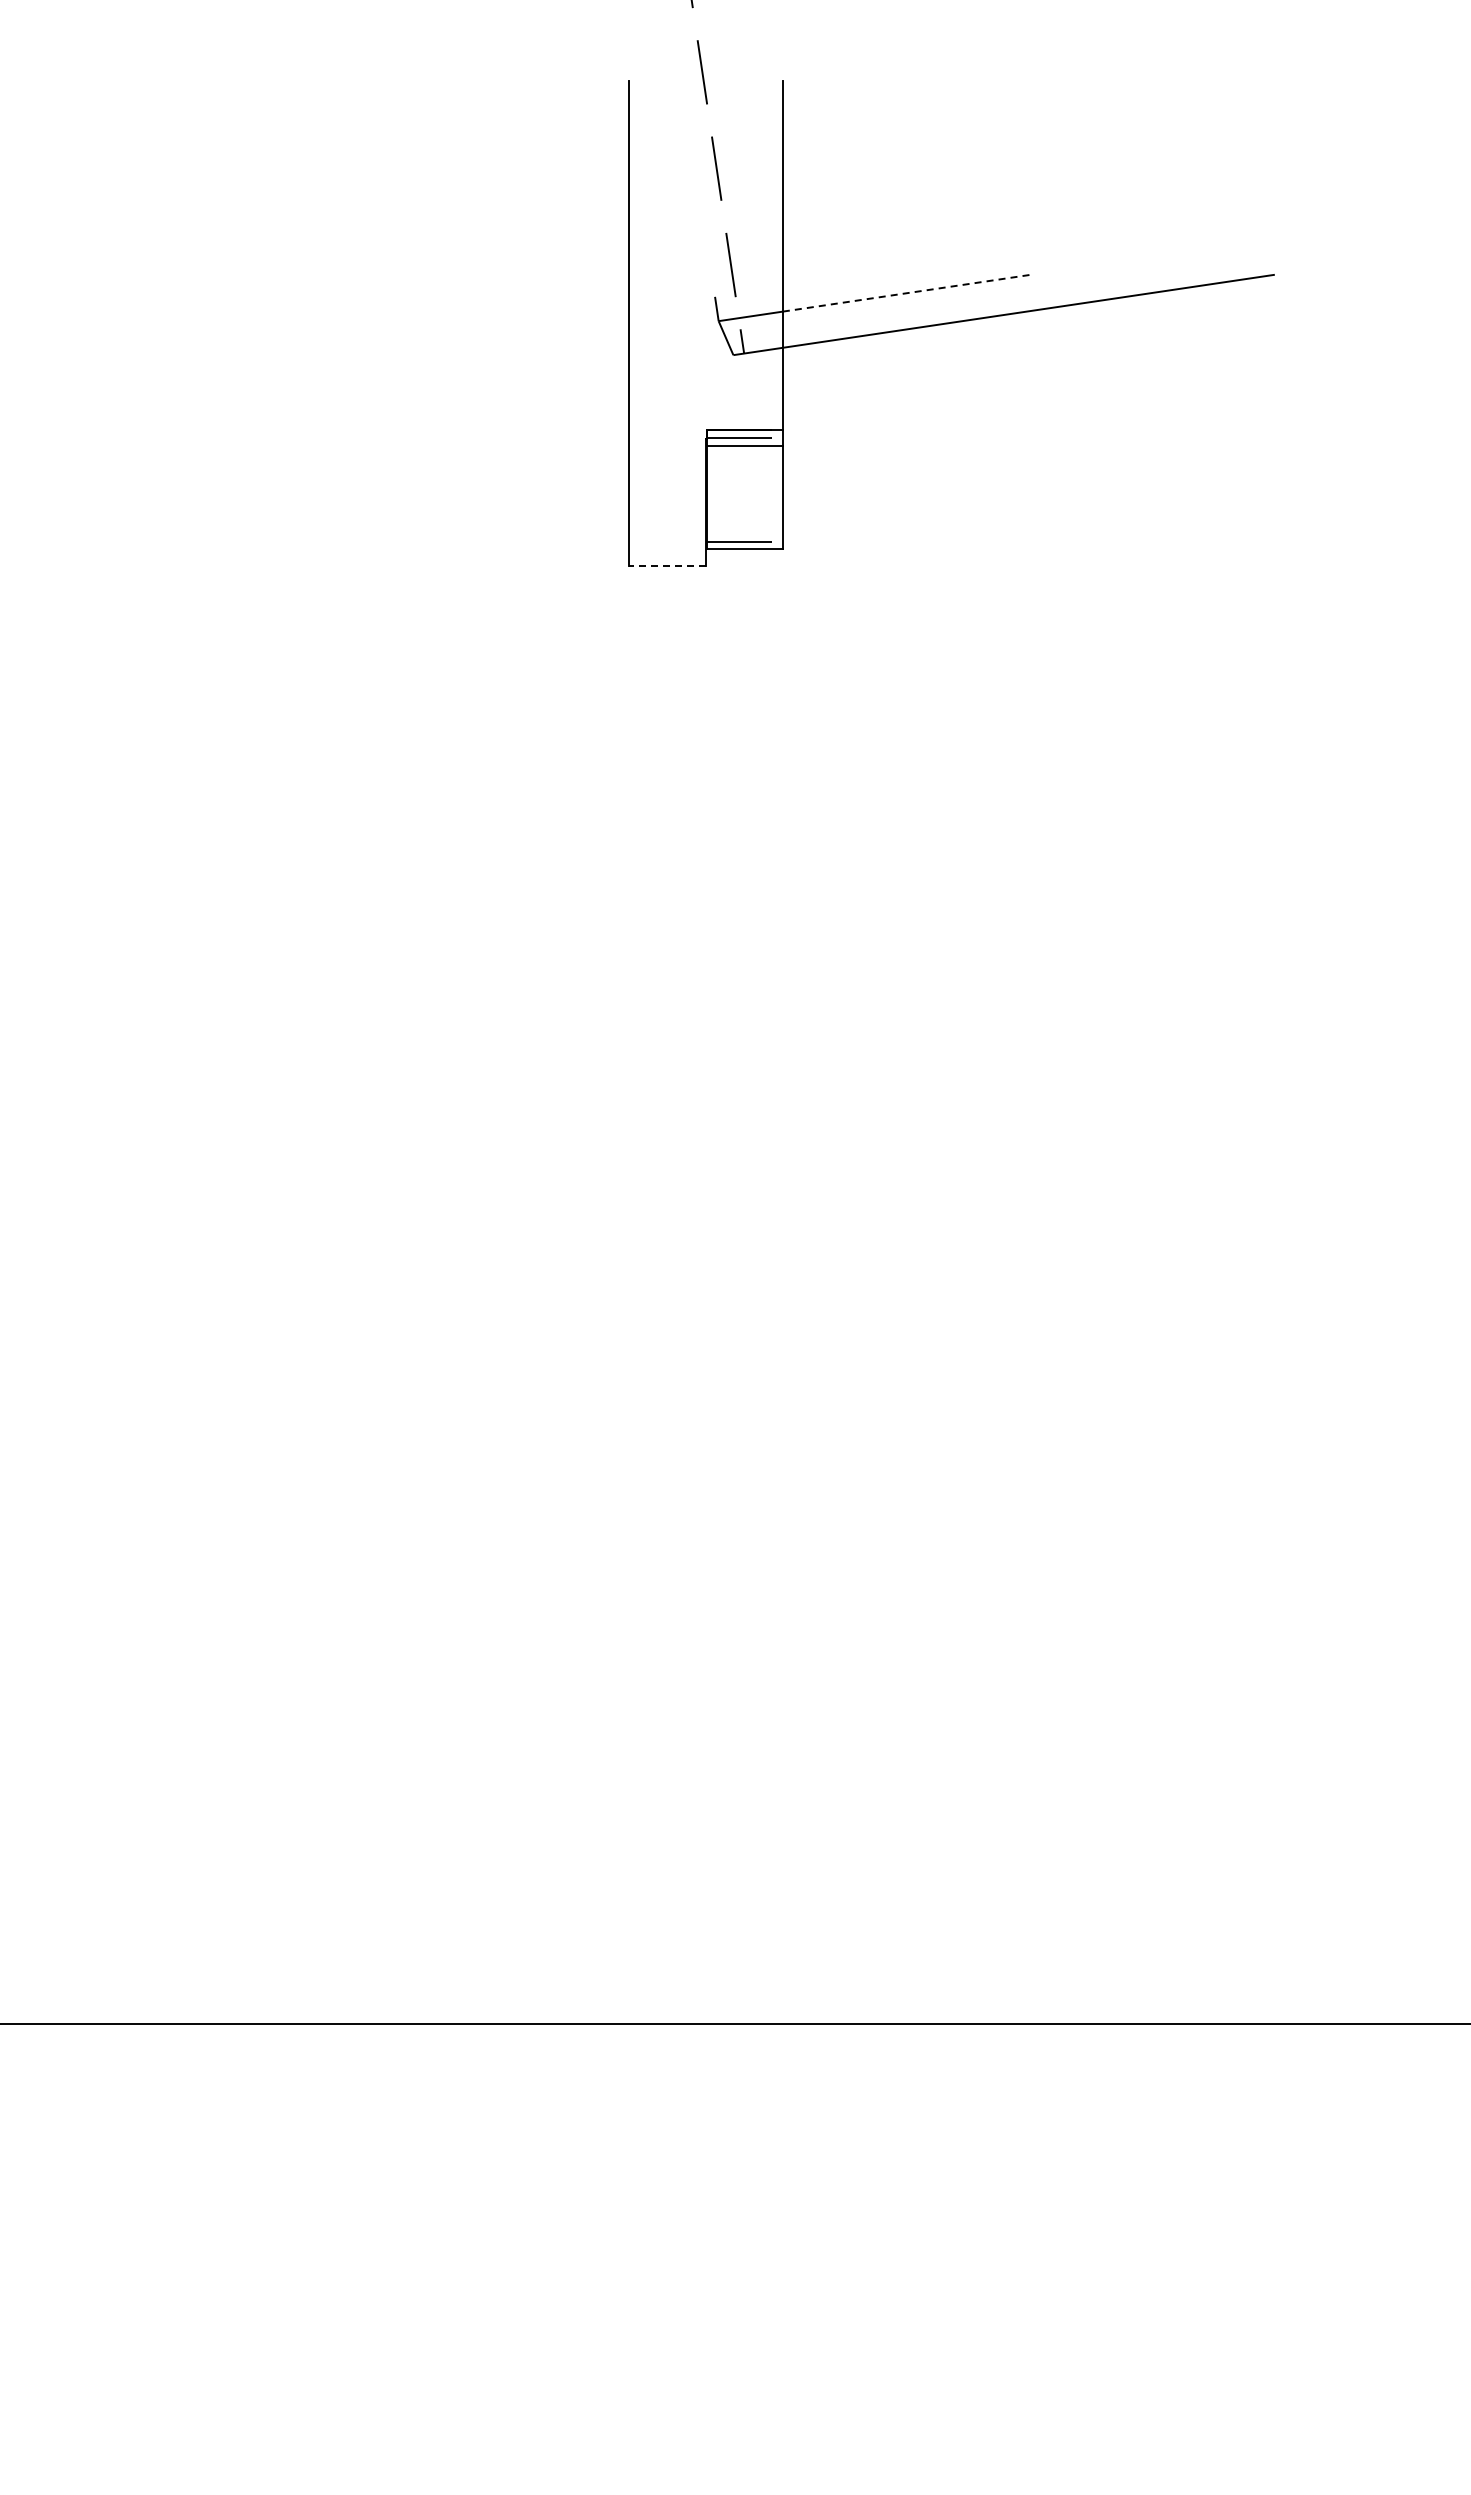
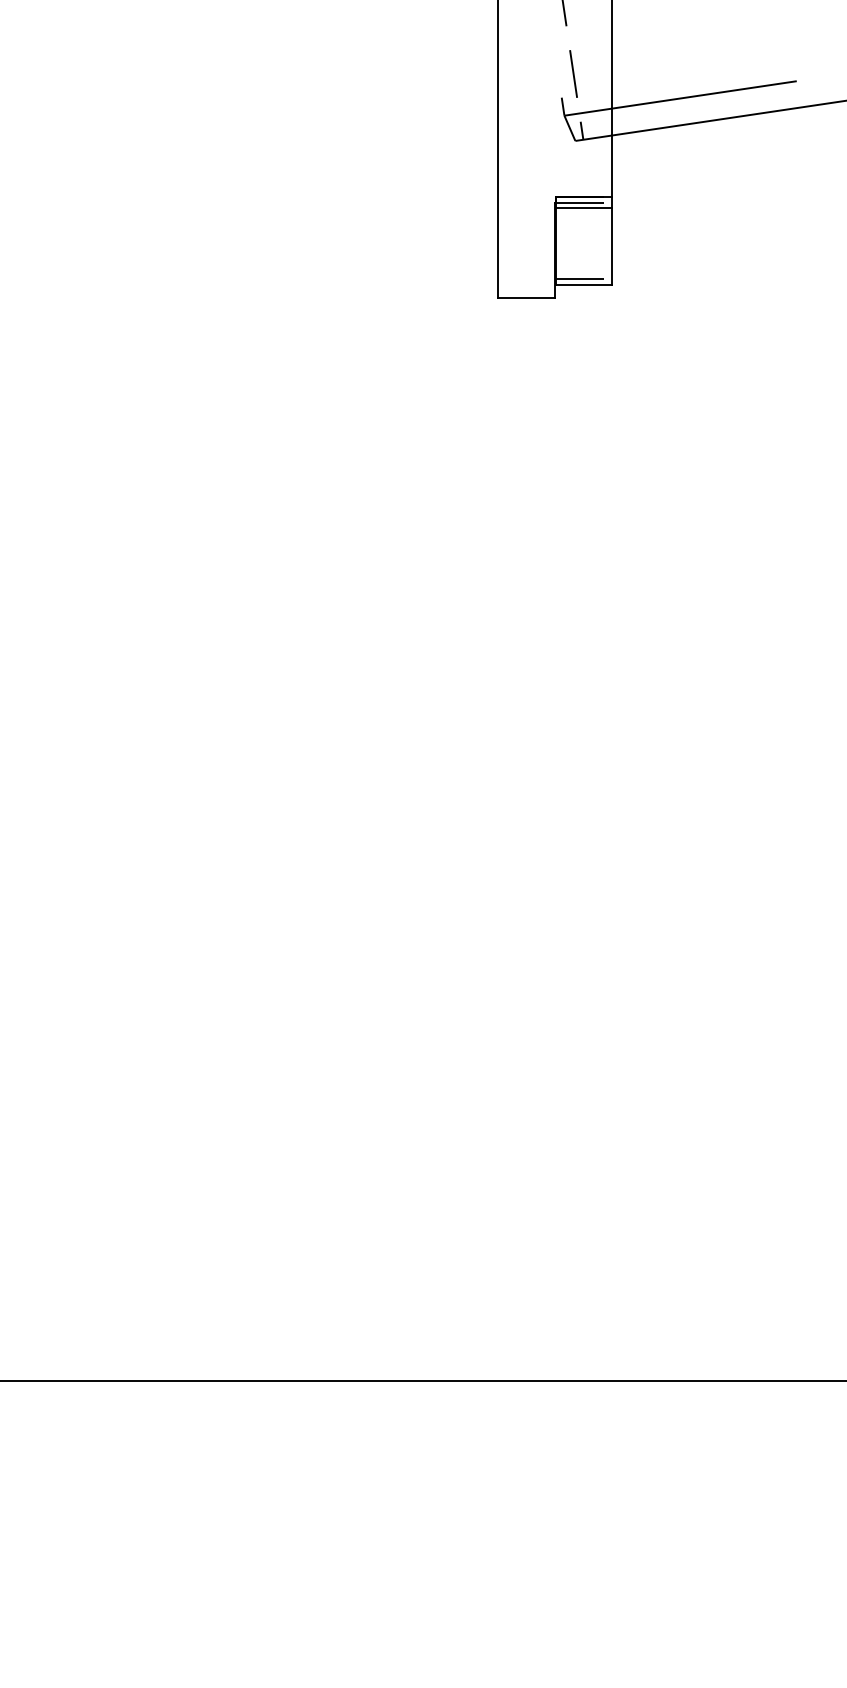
line: (906, 293) -> (703, 95), dashed -> solid
line: (667, 566) -> (526, 297), dashed -> solid

